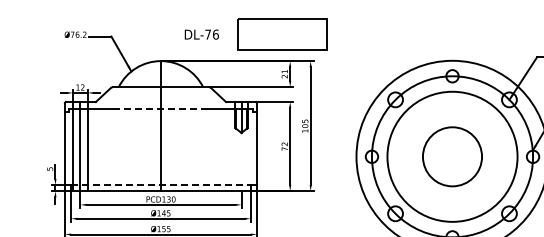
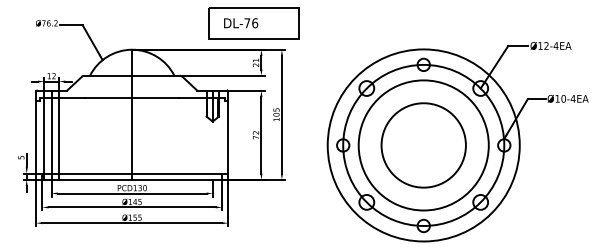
text: (202, 34) -> (241, 23), moved
line: (160, 109) -> (131, 98), dashed -> solid
circle: (452, 156) -> (423, 145), size x1.43
line: (161, 184) -> (132, 173), dashed -> solid

